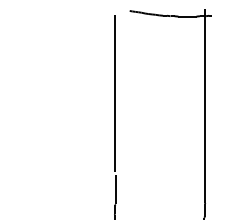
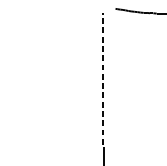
line: (115, 93) -> (103, 78), solid -> dashed

